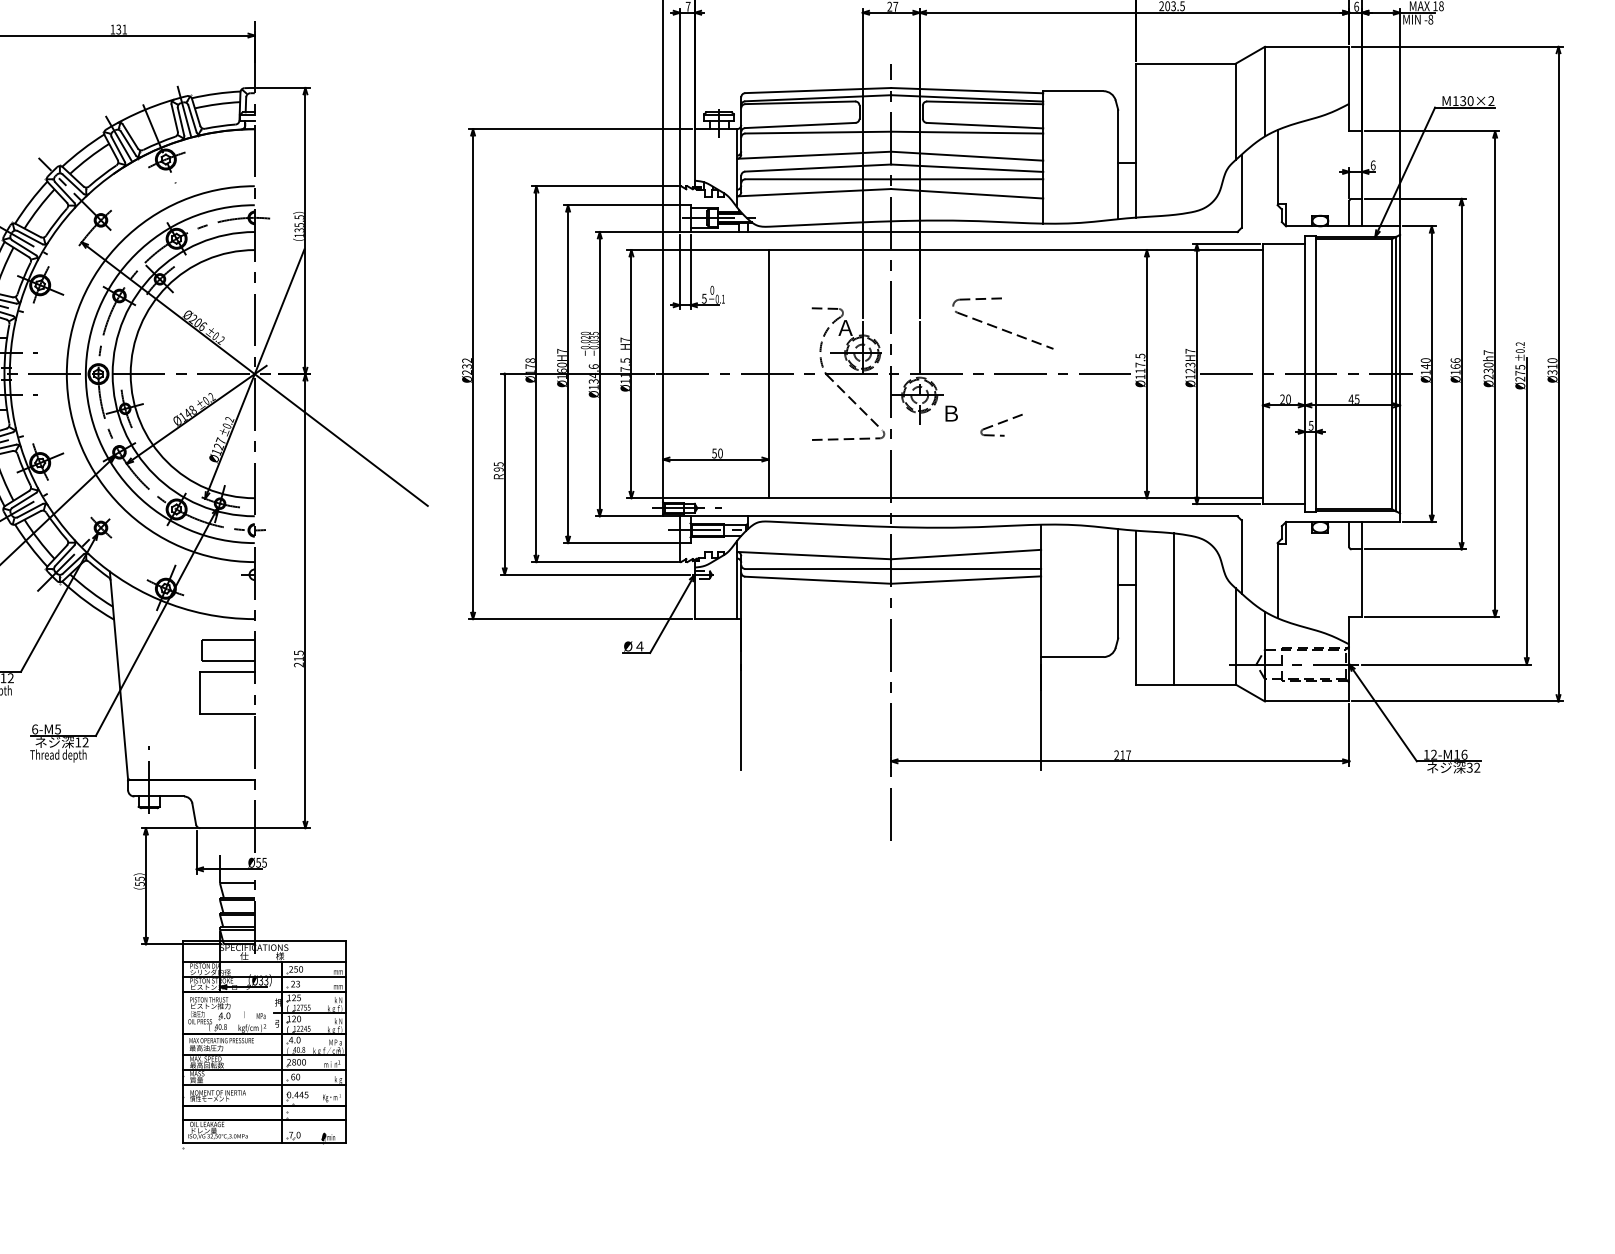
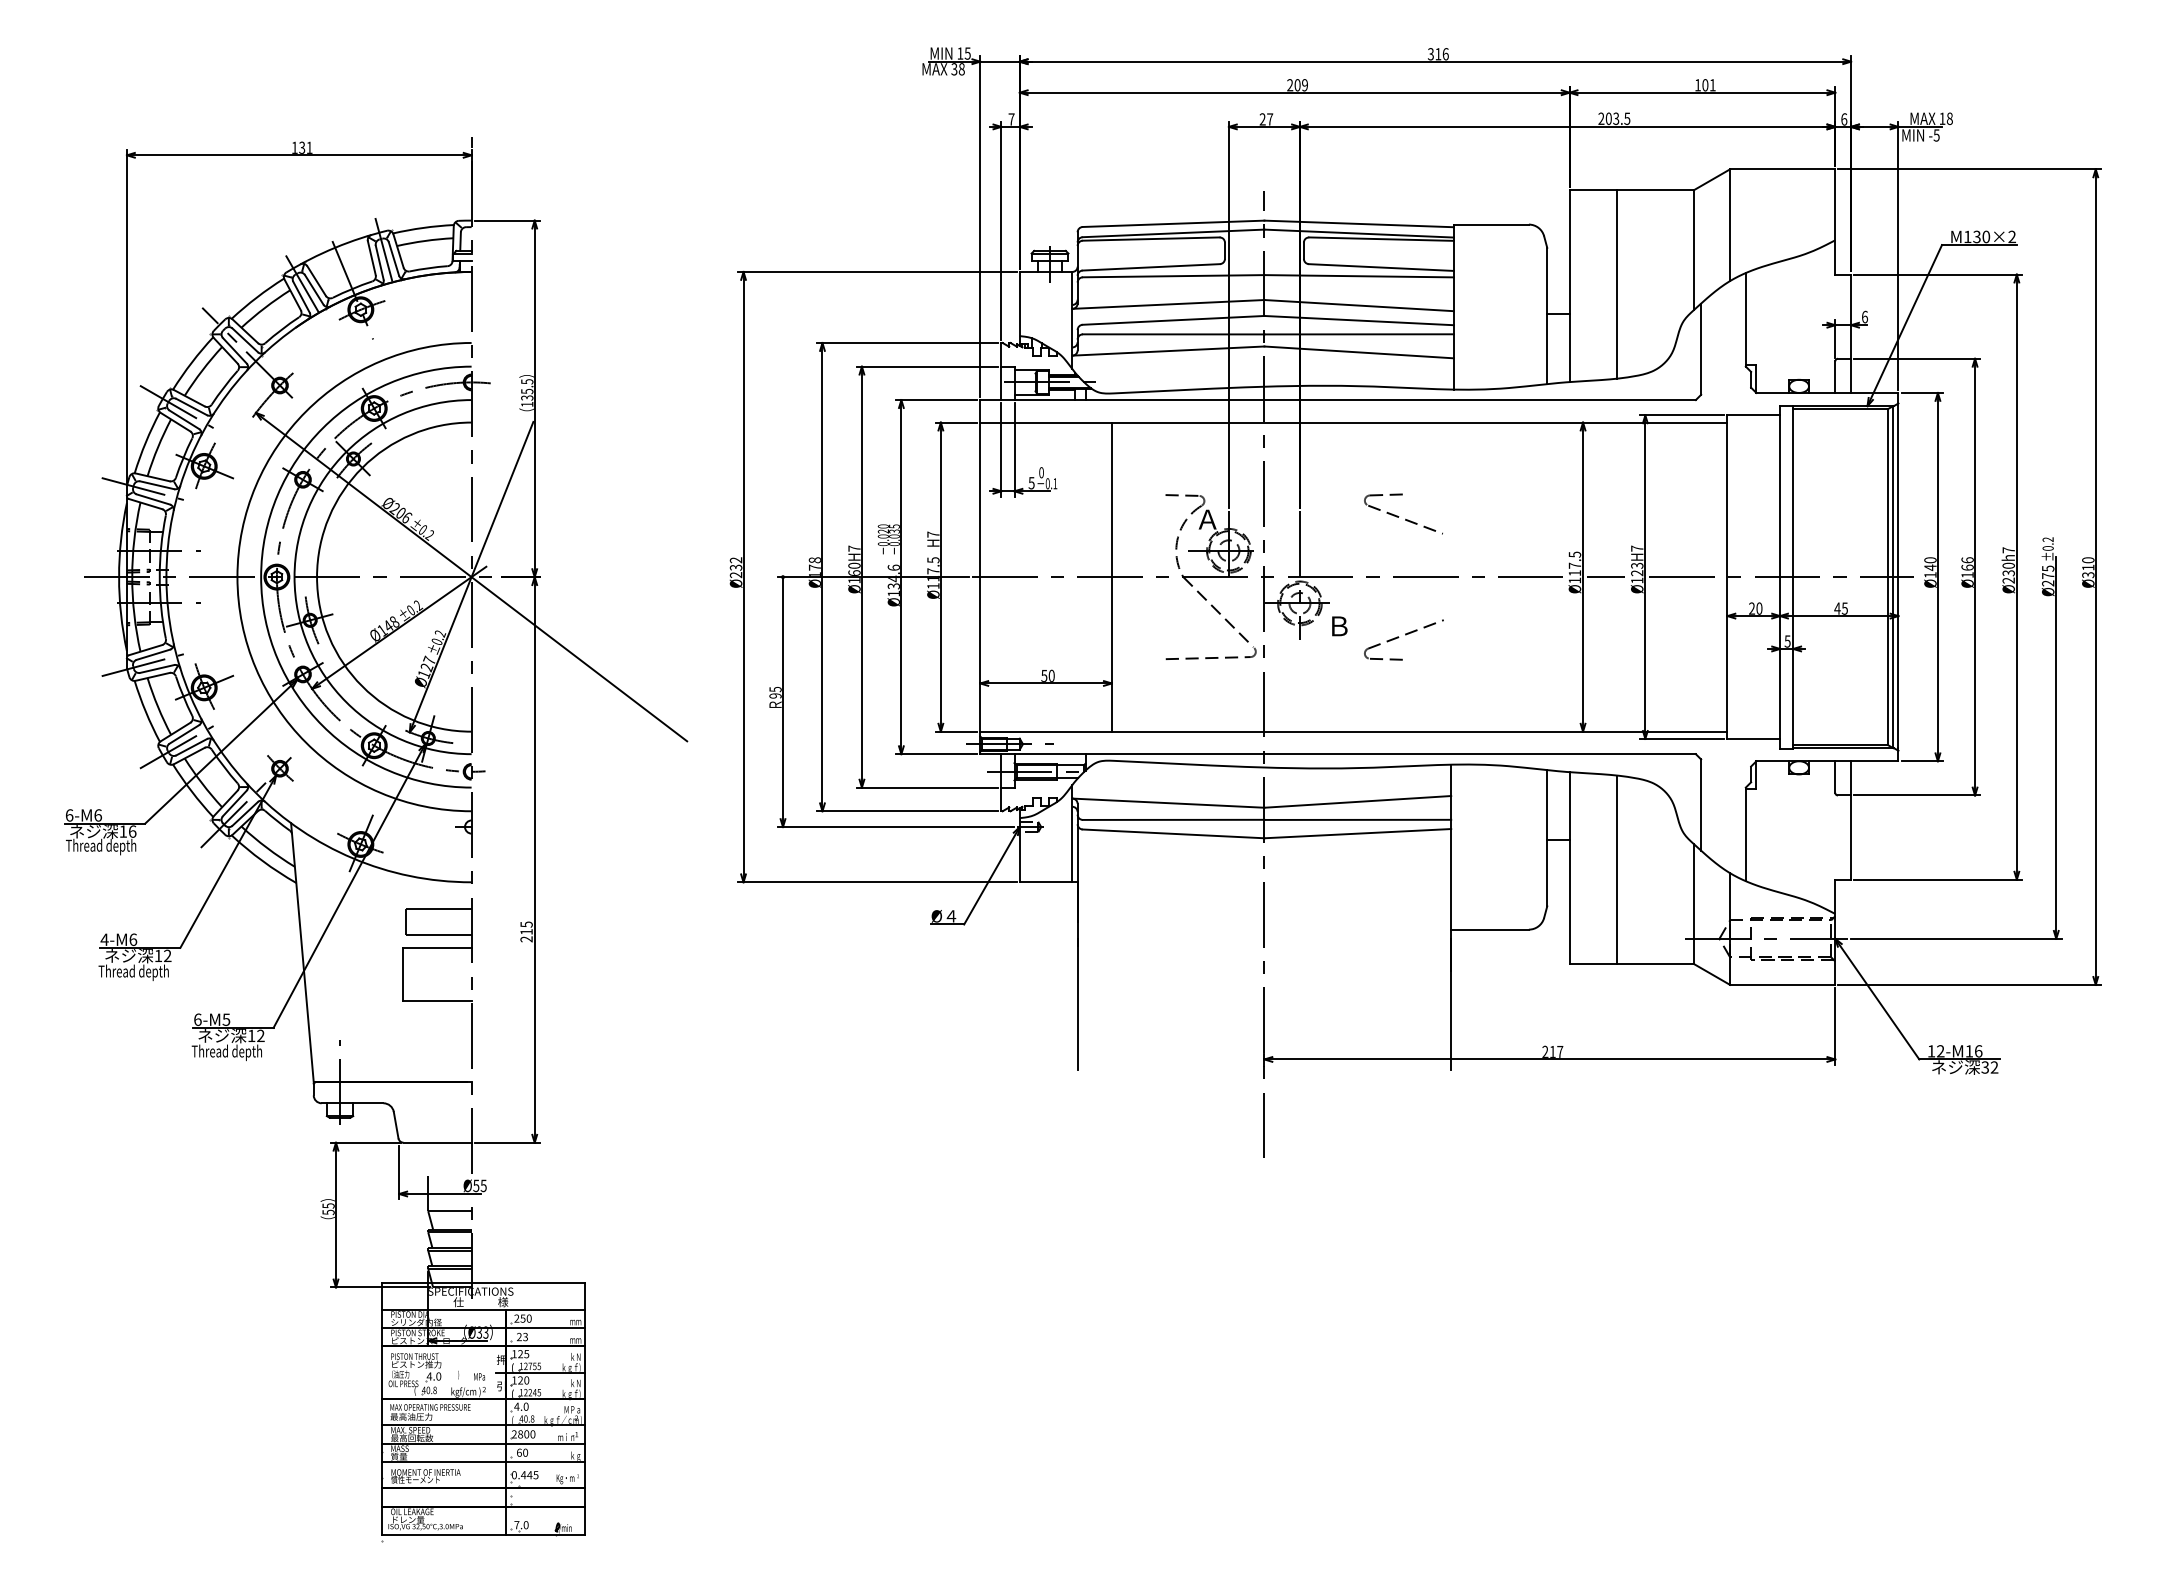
text: (1430, 19) -> (1936, 135), -8 -> -5
line: (1173, 139) -> (1616, 284), added
part: (1002, 323) -> (1403, 513), size x0.62
line: (1165, 374) -> (1606, 577), added
part: (1002, 424) -> (1403, 639), size x1.43

